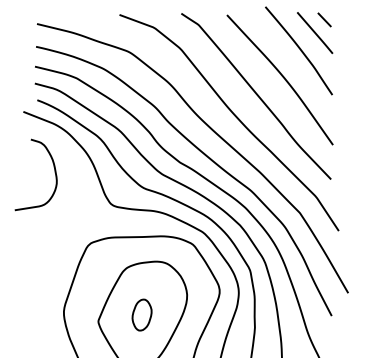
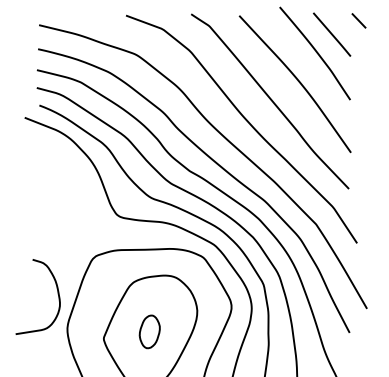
line: (324, 19) -> (358, 20), moved
curve: (54, 172) -> (57, 294), moved

